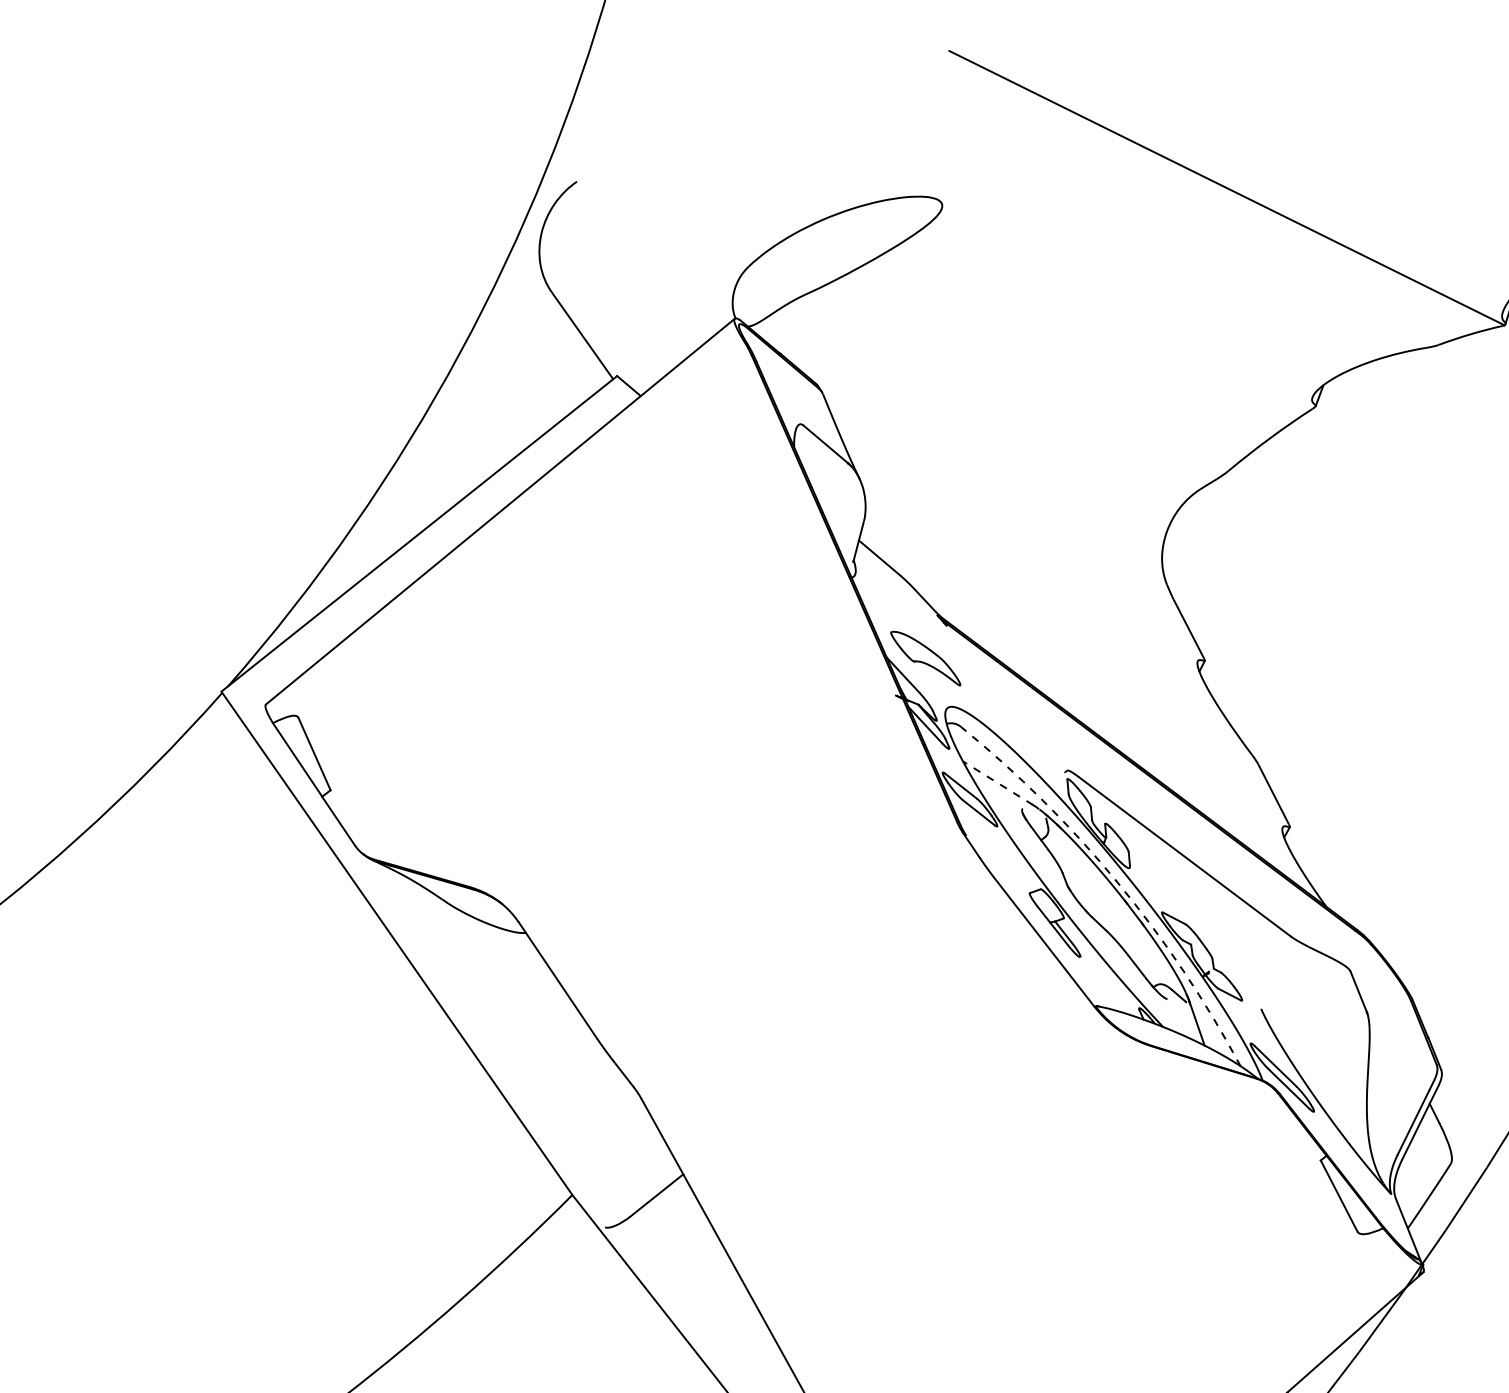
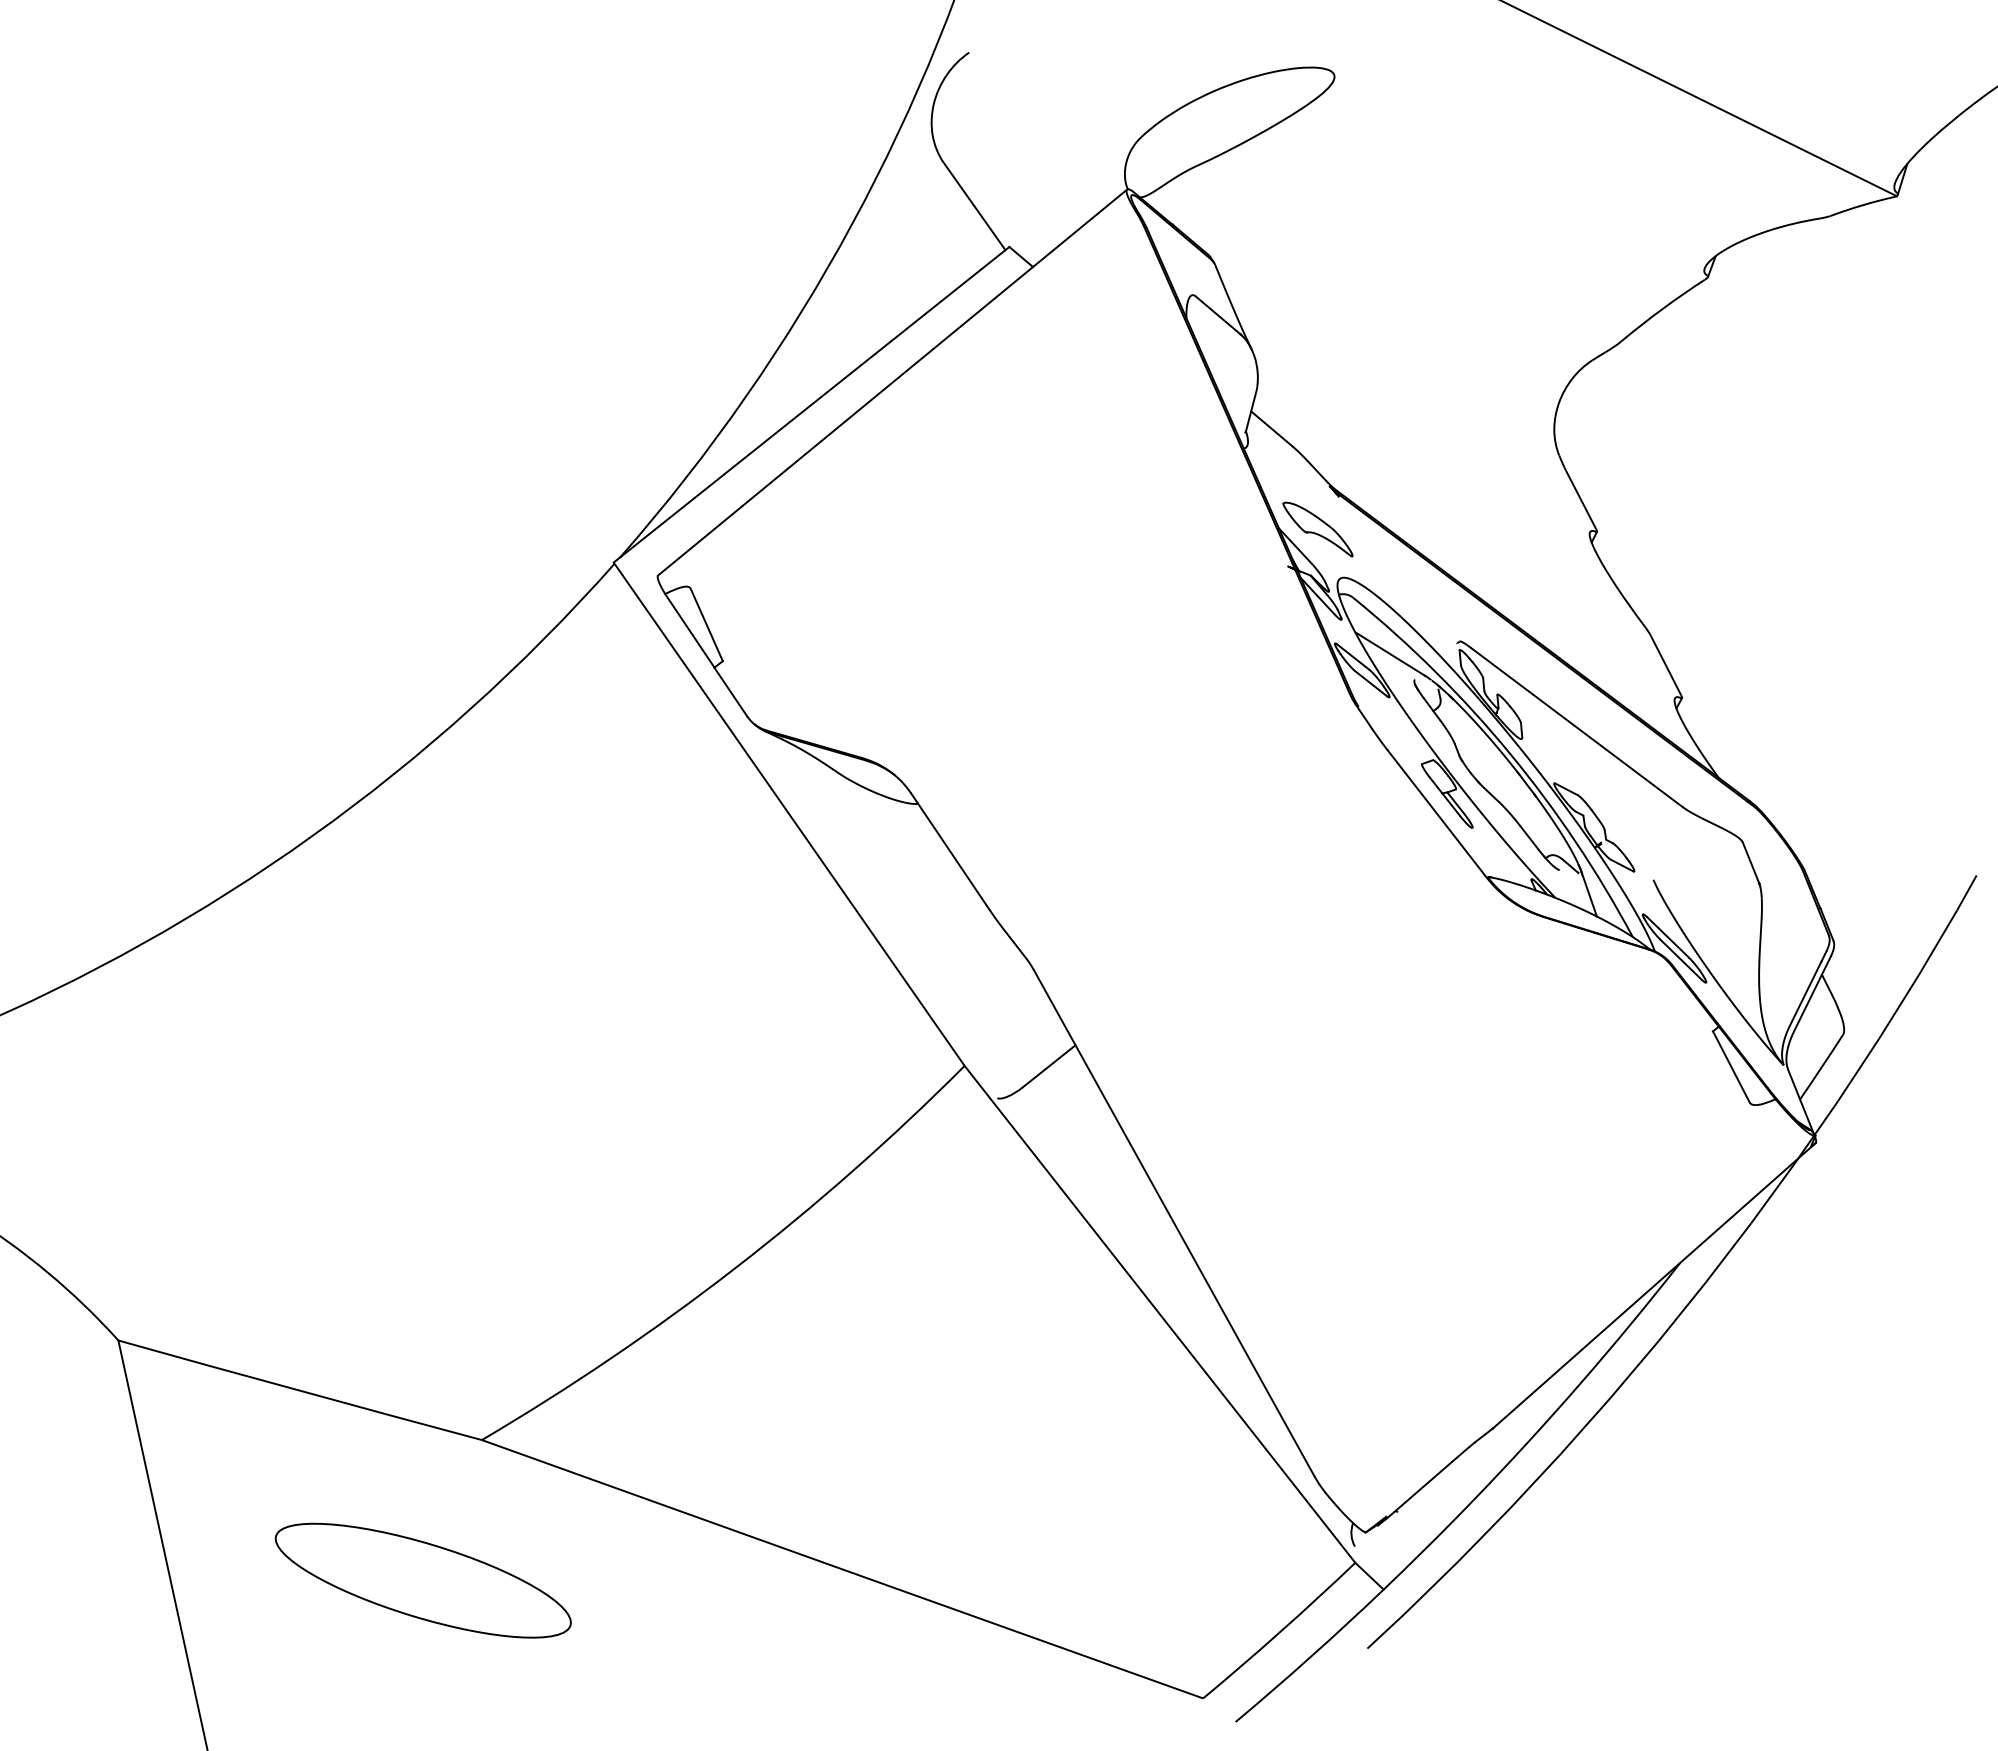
line: (999, 783) -> (1391, 654), dashed -> solid
arc: (1118, 882) -> (1510, 753), dashed -> solid

